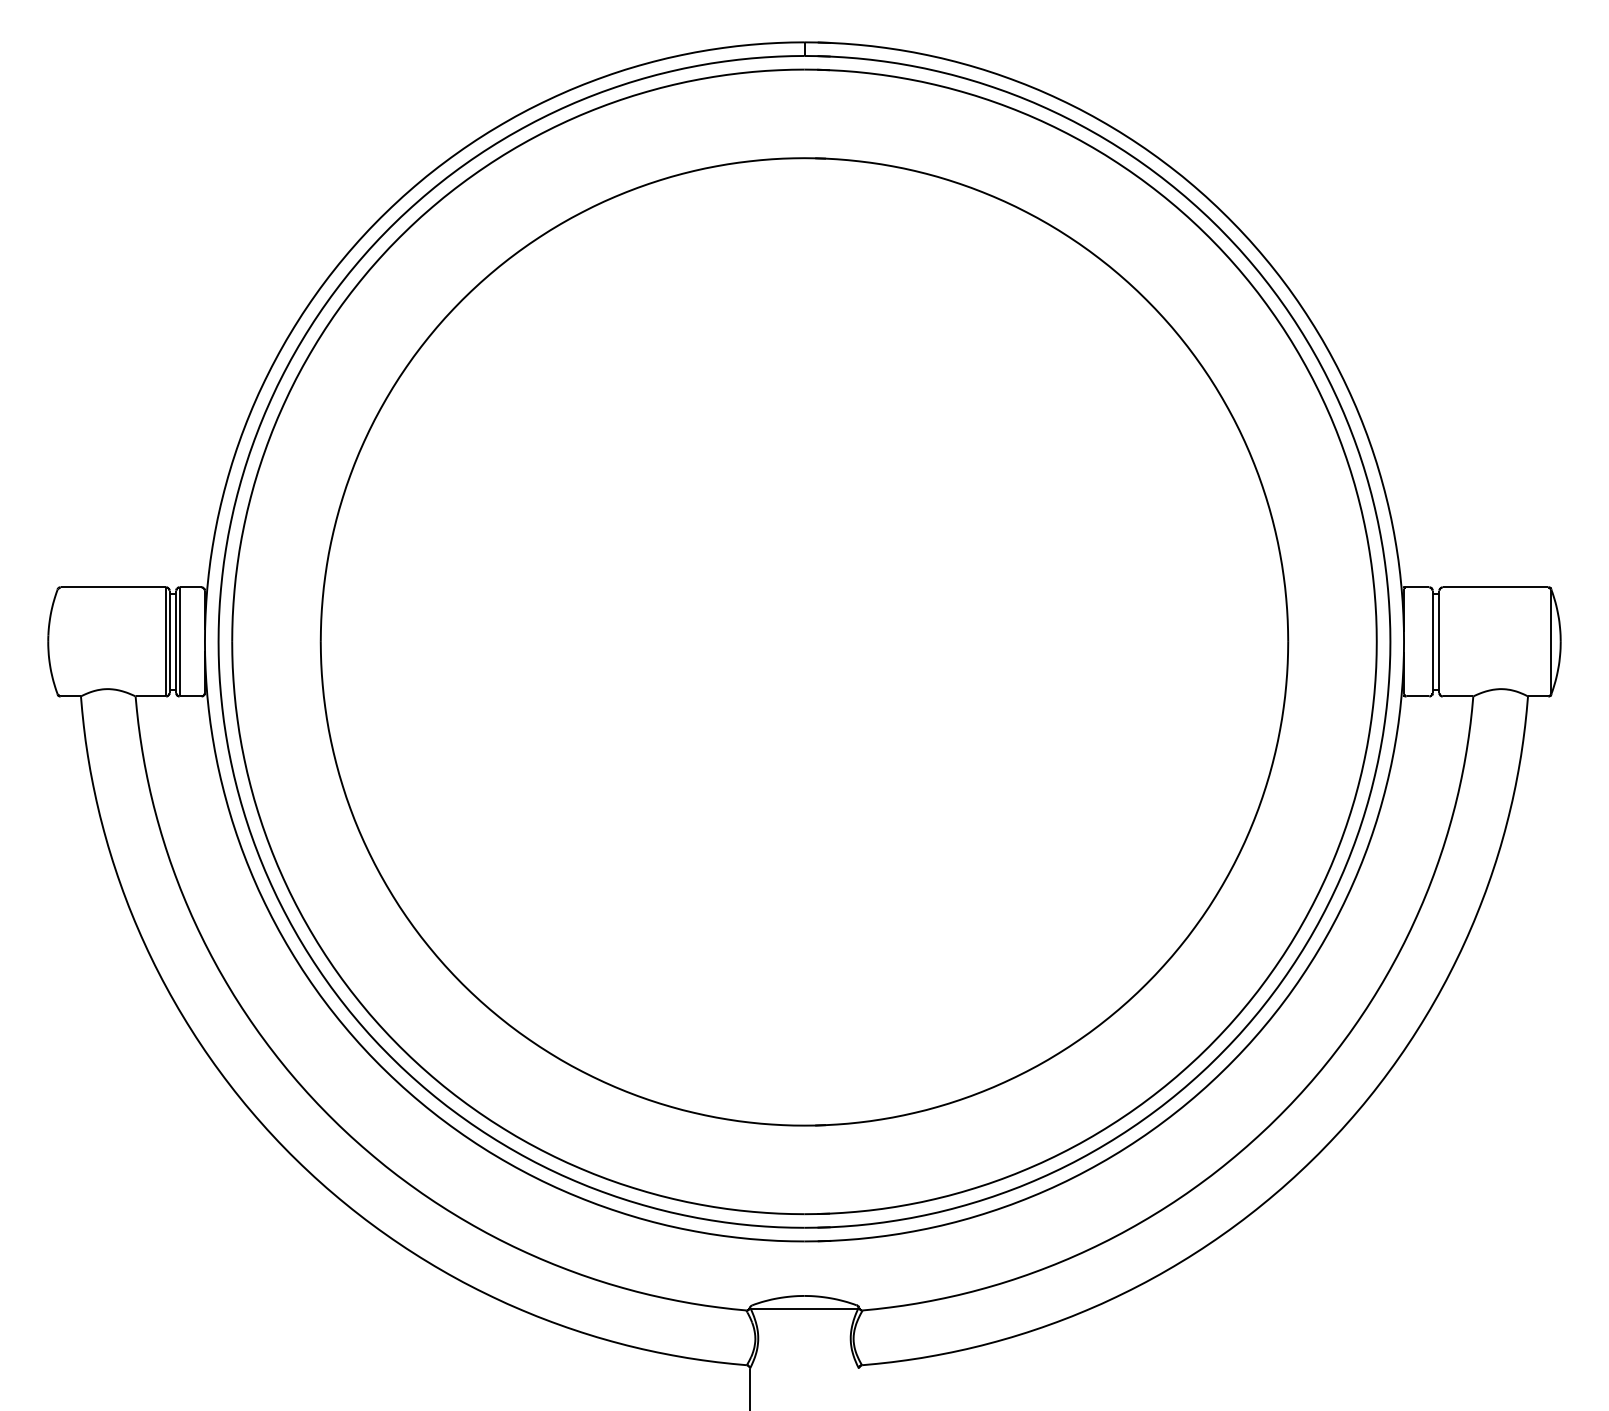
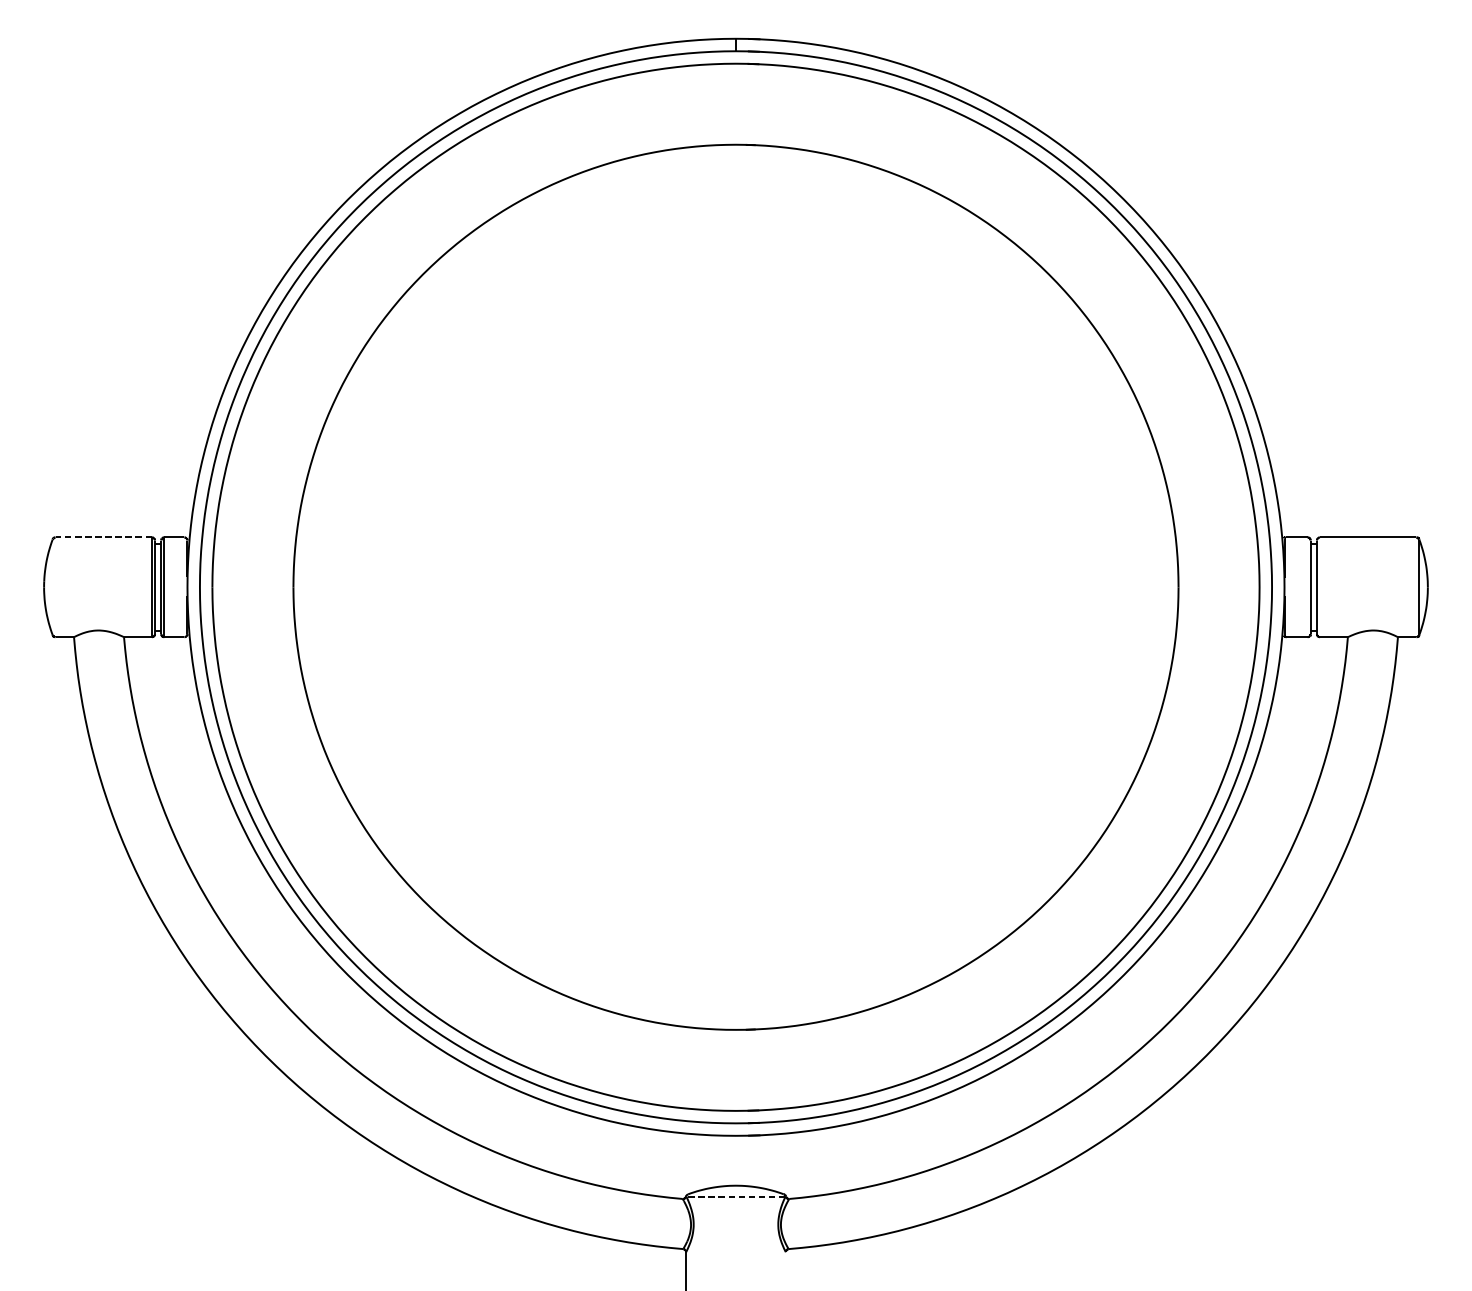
line: (113, 587) -> (103, 537), solid -> dashed
line: (804, 1308) -> (736, 1197), solid -> dashed

